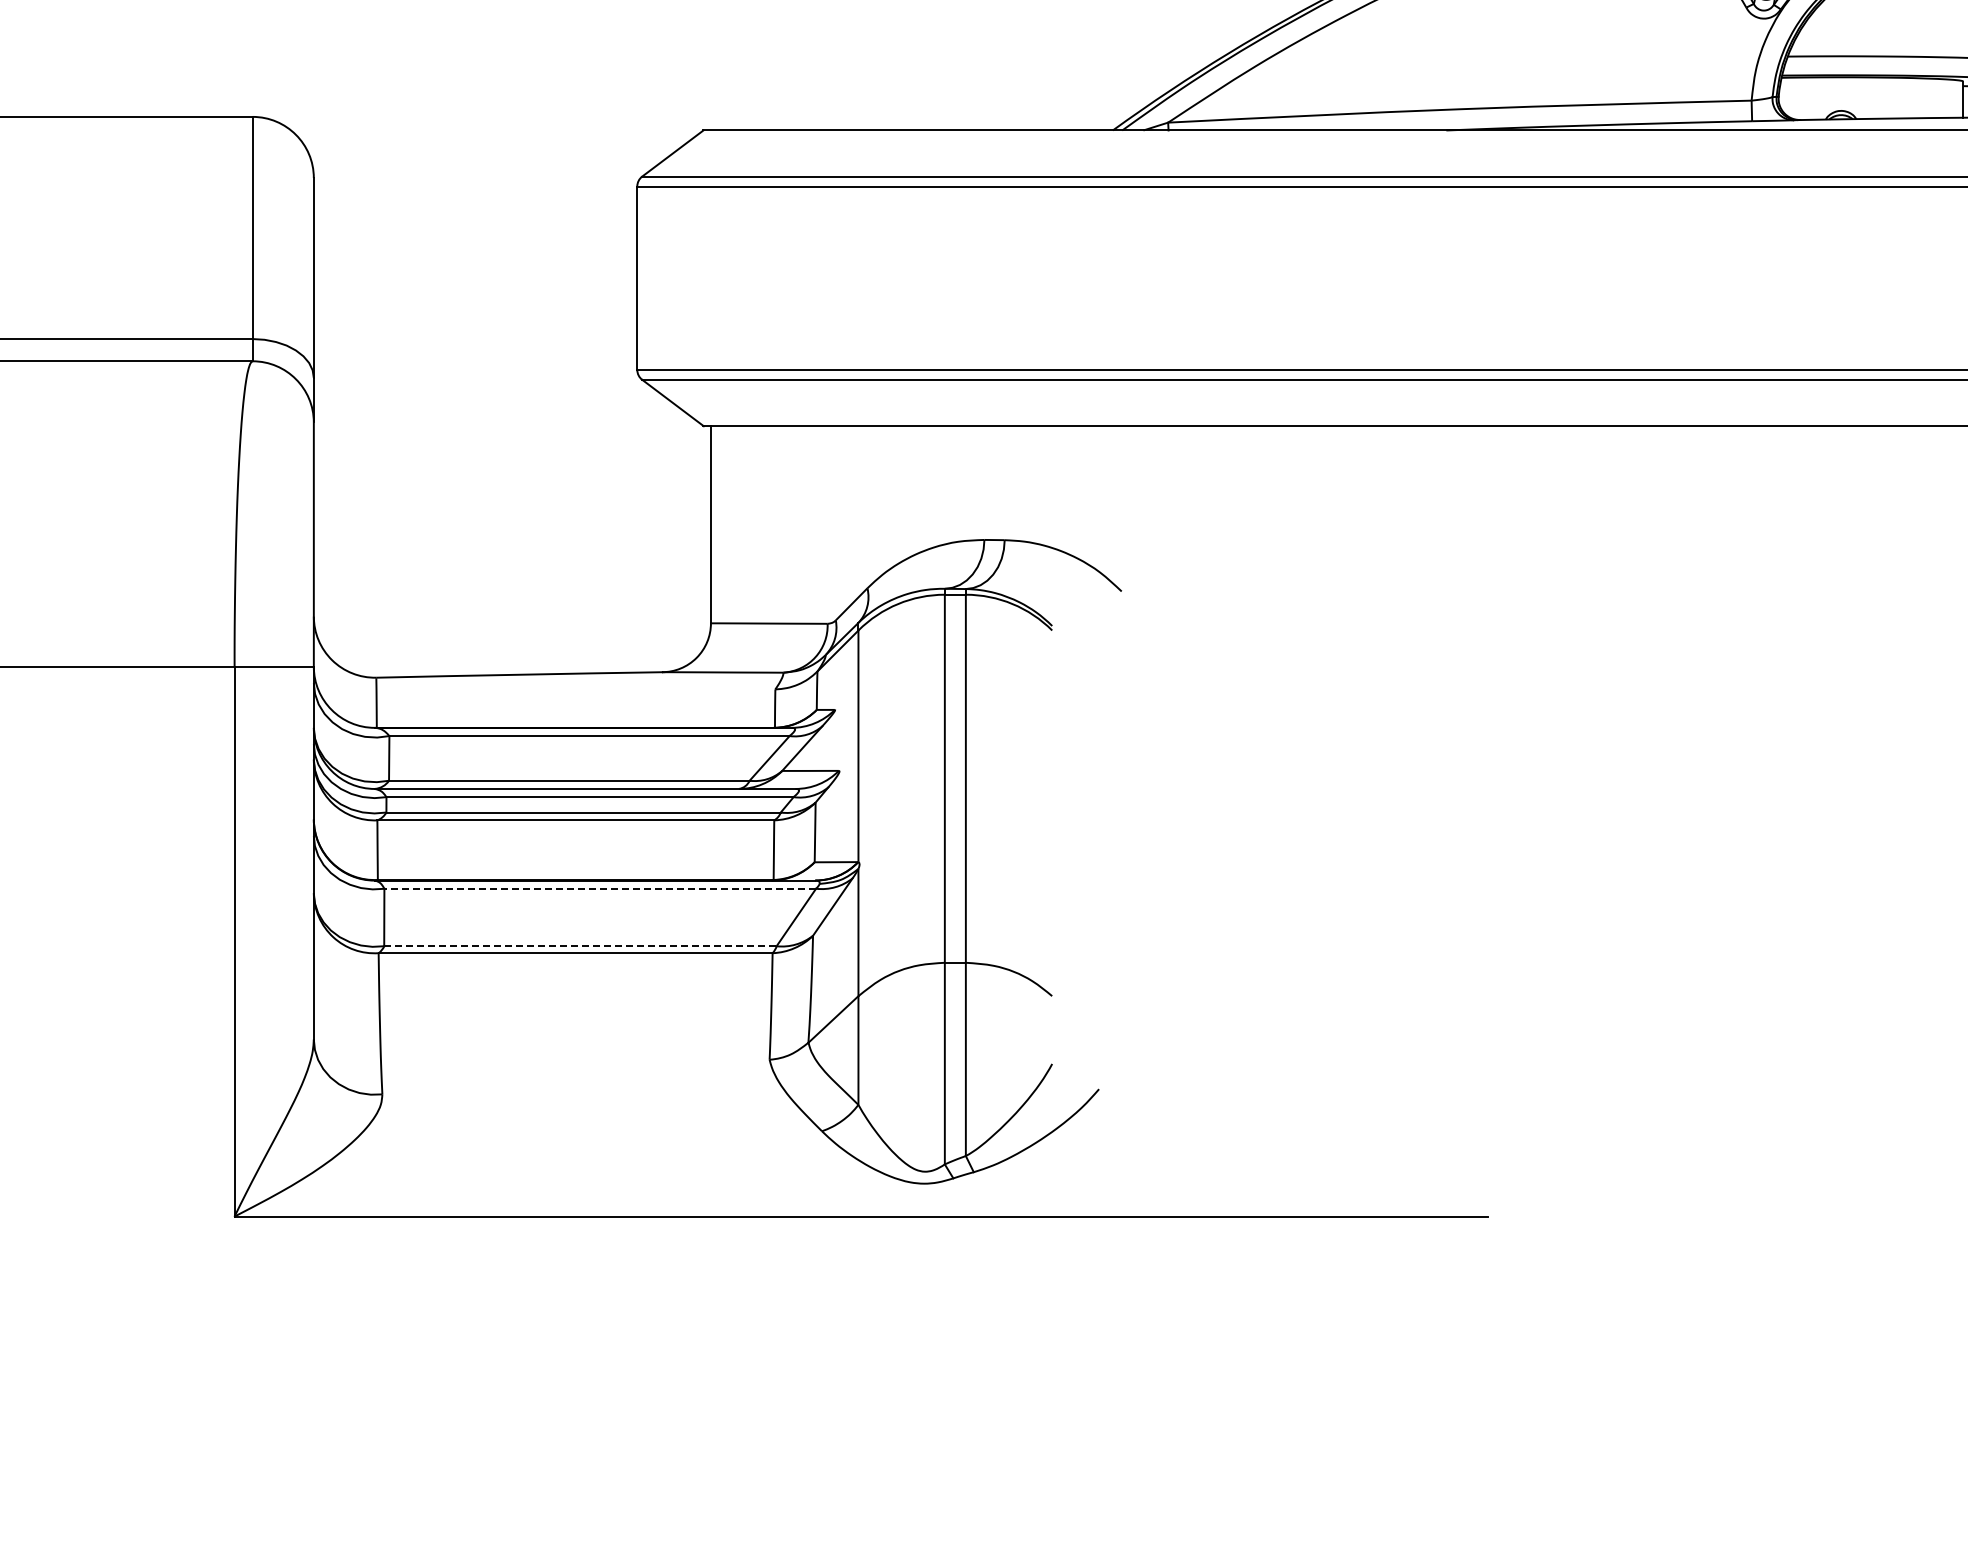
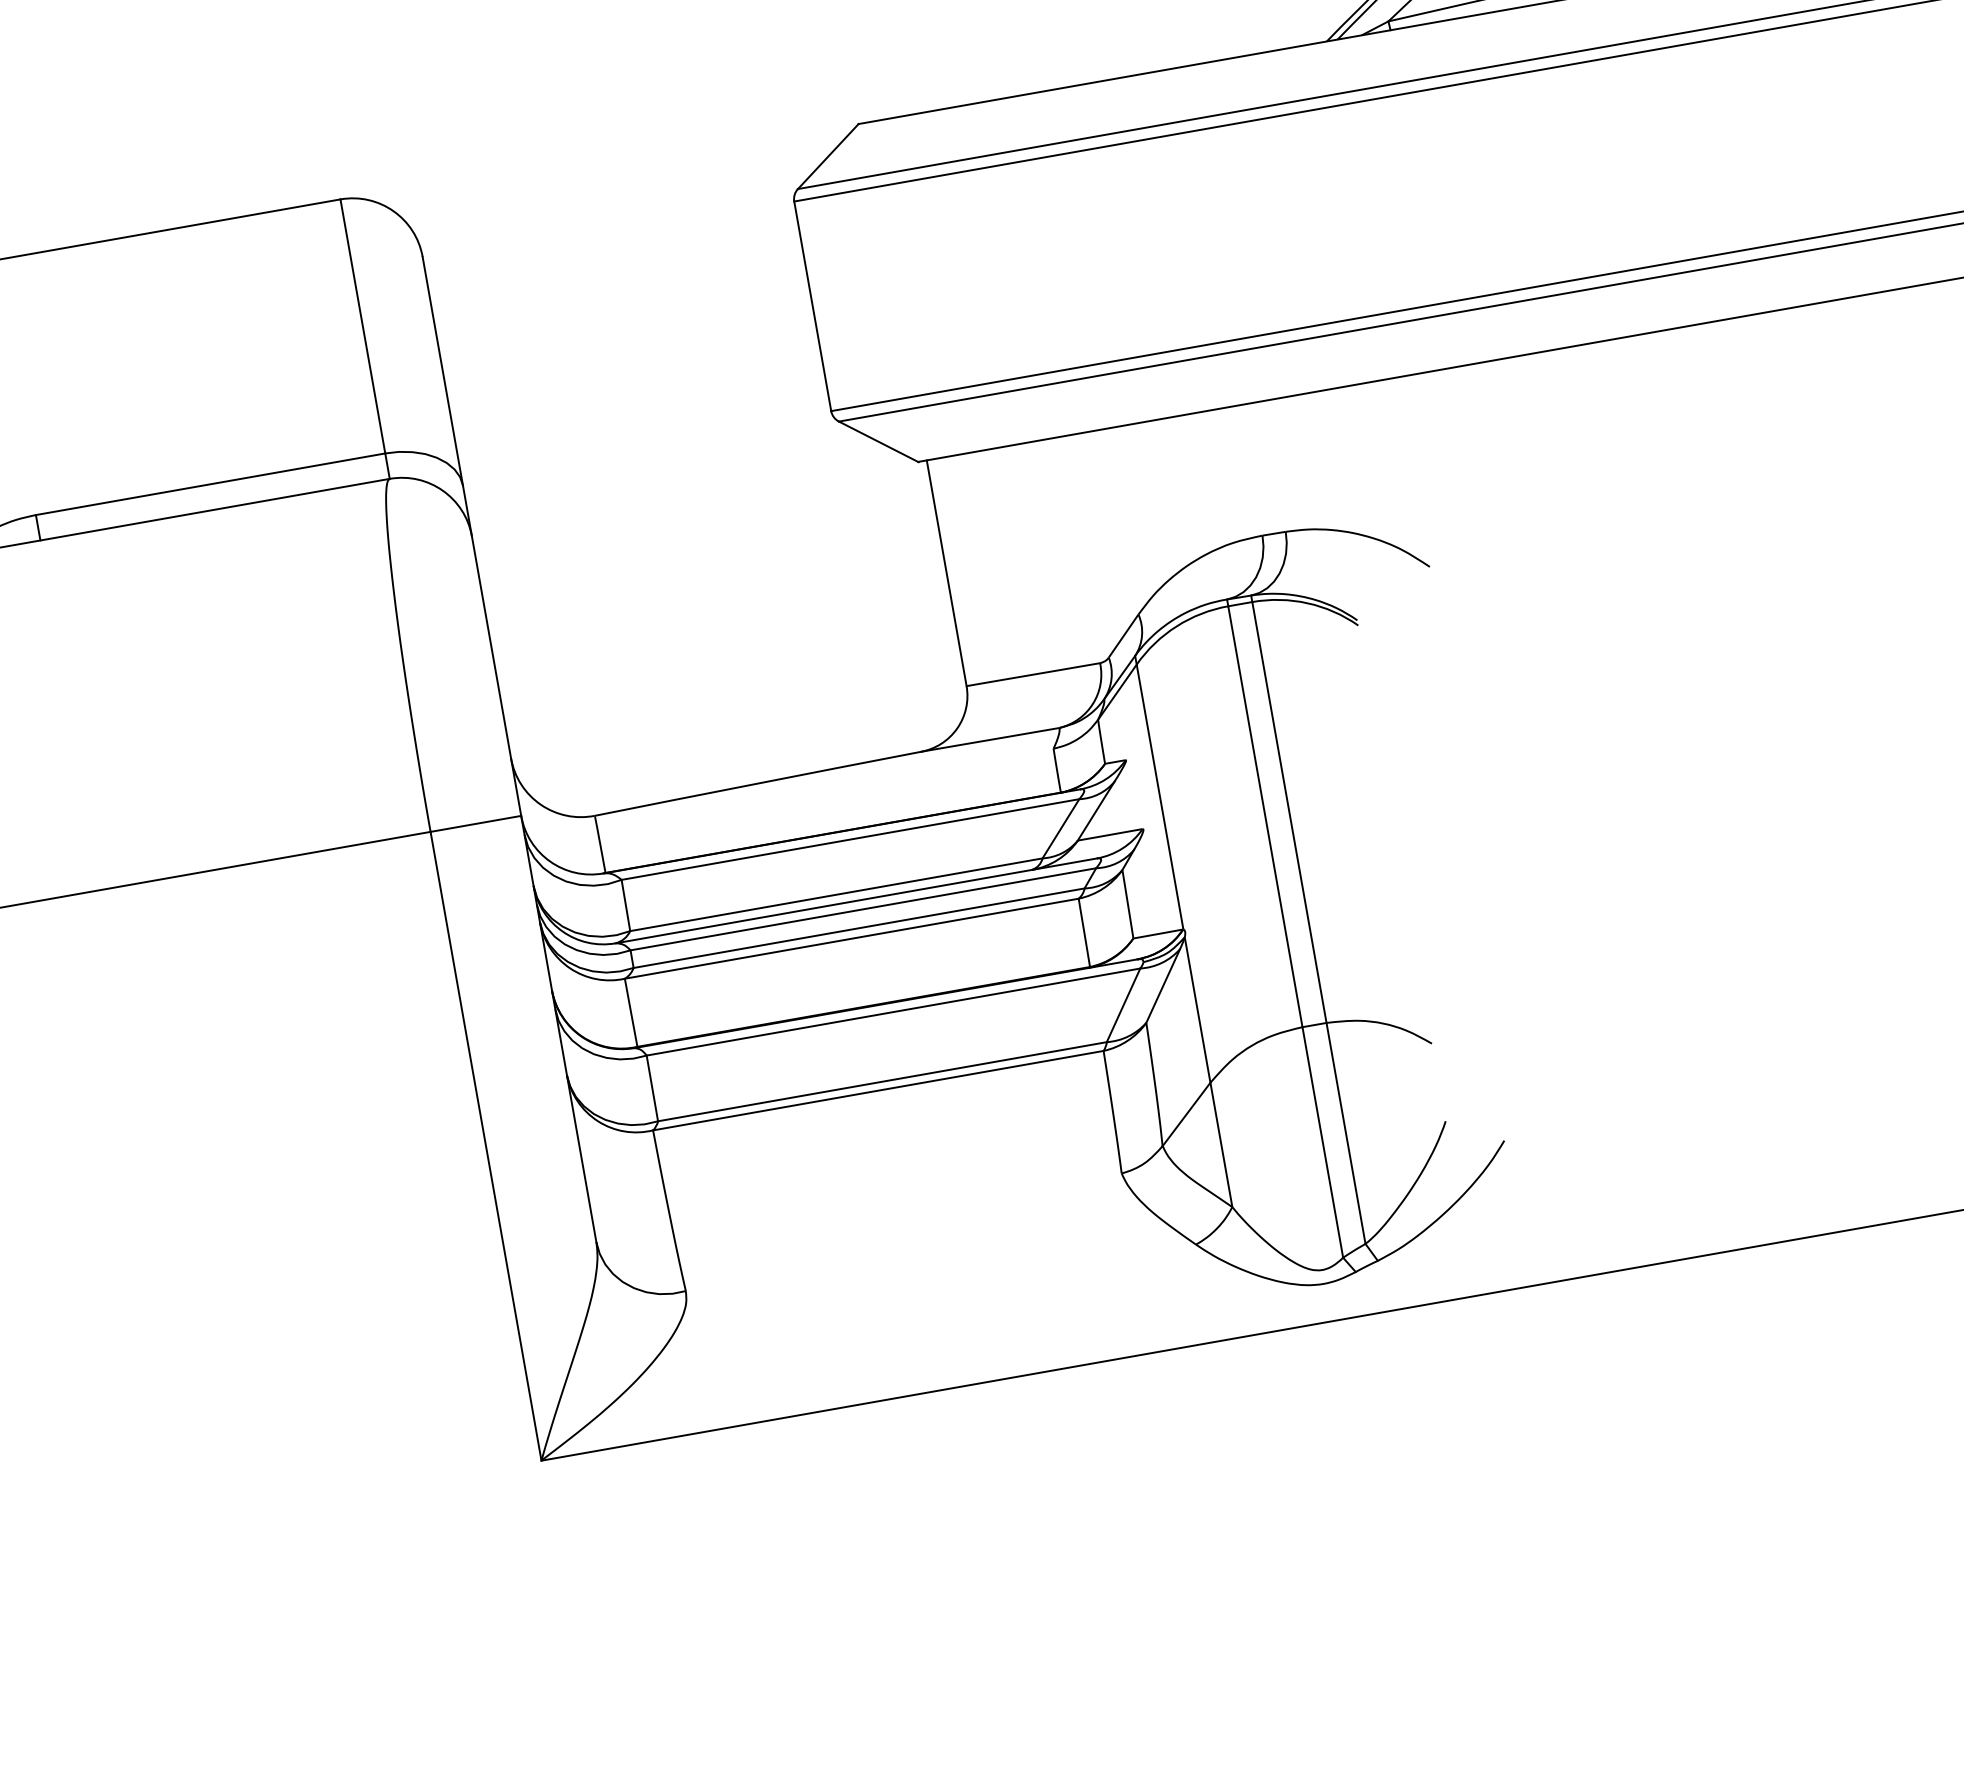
line: (600, 888) -> (893, 1011), dashed -> solid
line: (580, 946) -> (882, 1082), dashed -> solid

